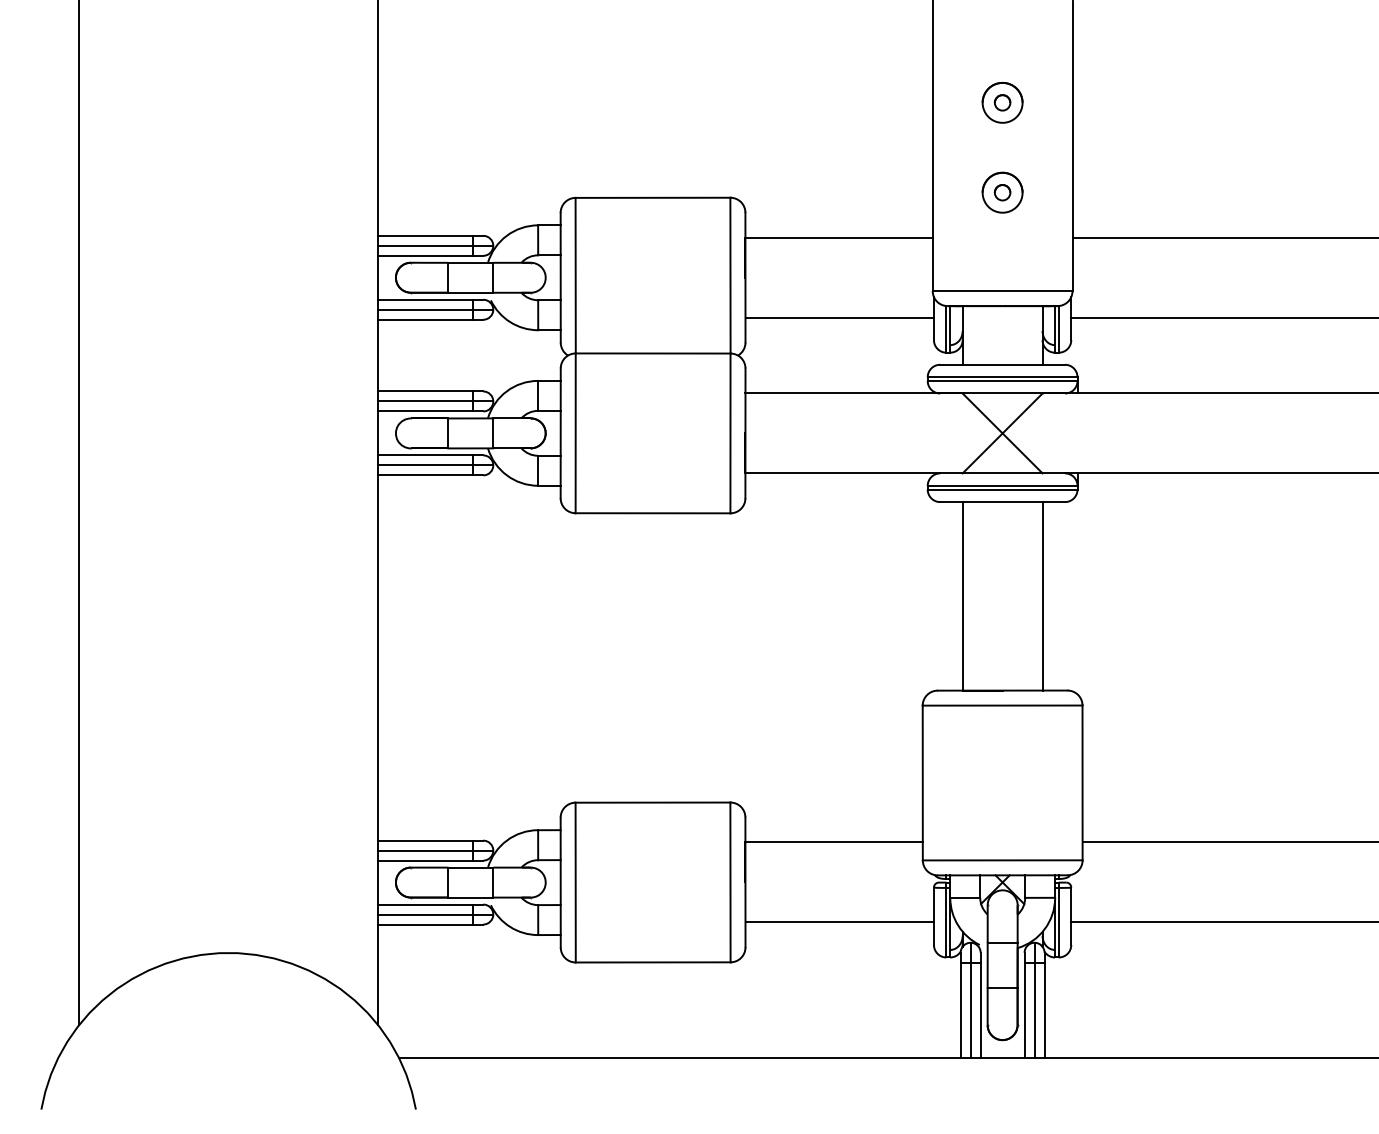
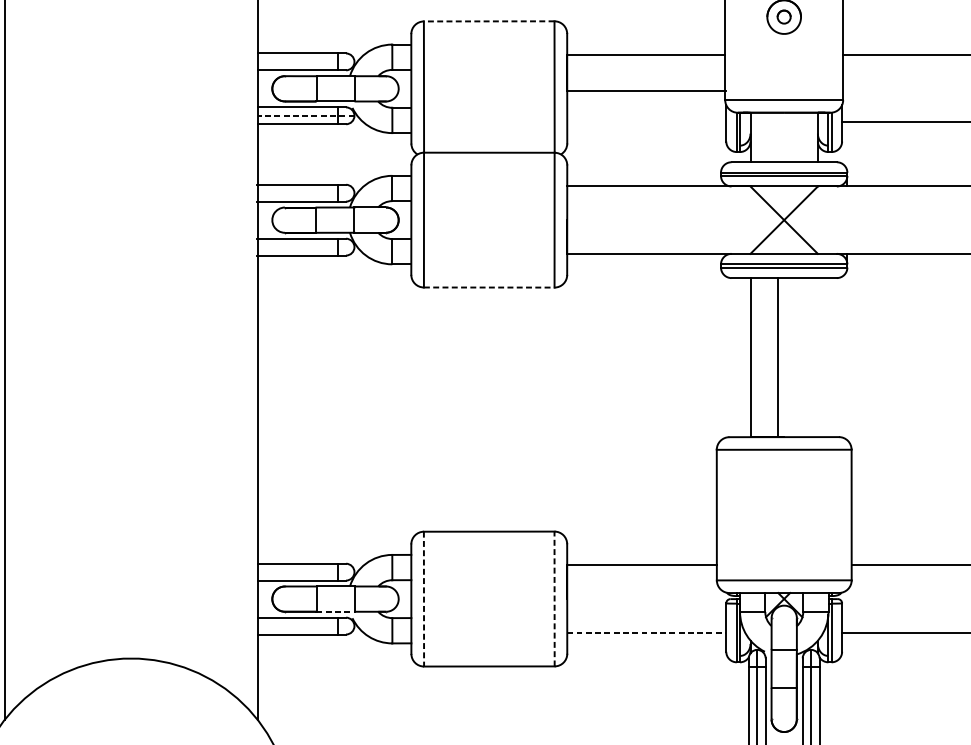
line: (652, 197) -> (488, 21), solid -> dashed
line: (435, 245) -> (305, 61), removed
line: (435, 309) -> (305, 115), solid -> dashed
line: (839, 317) -> (646, 91), moved
line: (435, 401) -> (305, 193), removed
line: (435, 465) -> (305, 247), removed
line: (653, 513) -> (489, 287), solid -> dashed
line: (1042, 596) -> (778, 357), moved
line: (435, 850) -> (305, 572), removed
line: (575, 882) -> (423, 599), solid -> dashed
line: (730, 882) -> (554, 599), solid -> dashed
line: (470, 897) -> (335, 611), solid -> dashed
line: (435, 914) -> (305, 626), removed
line: (840, 922) -> (647, 632), solid -> dashed

